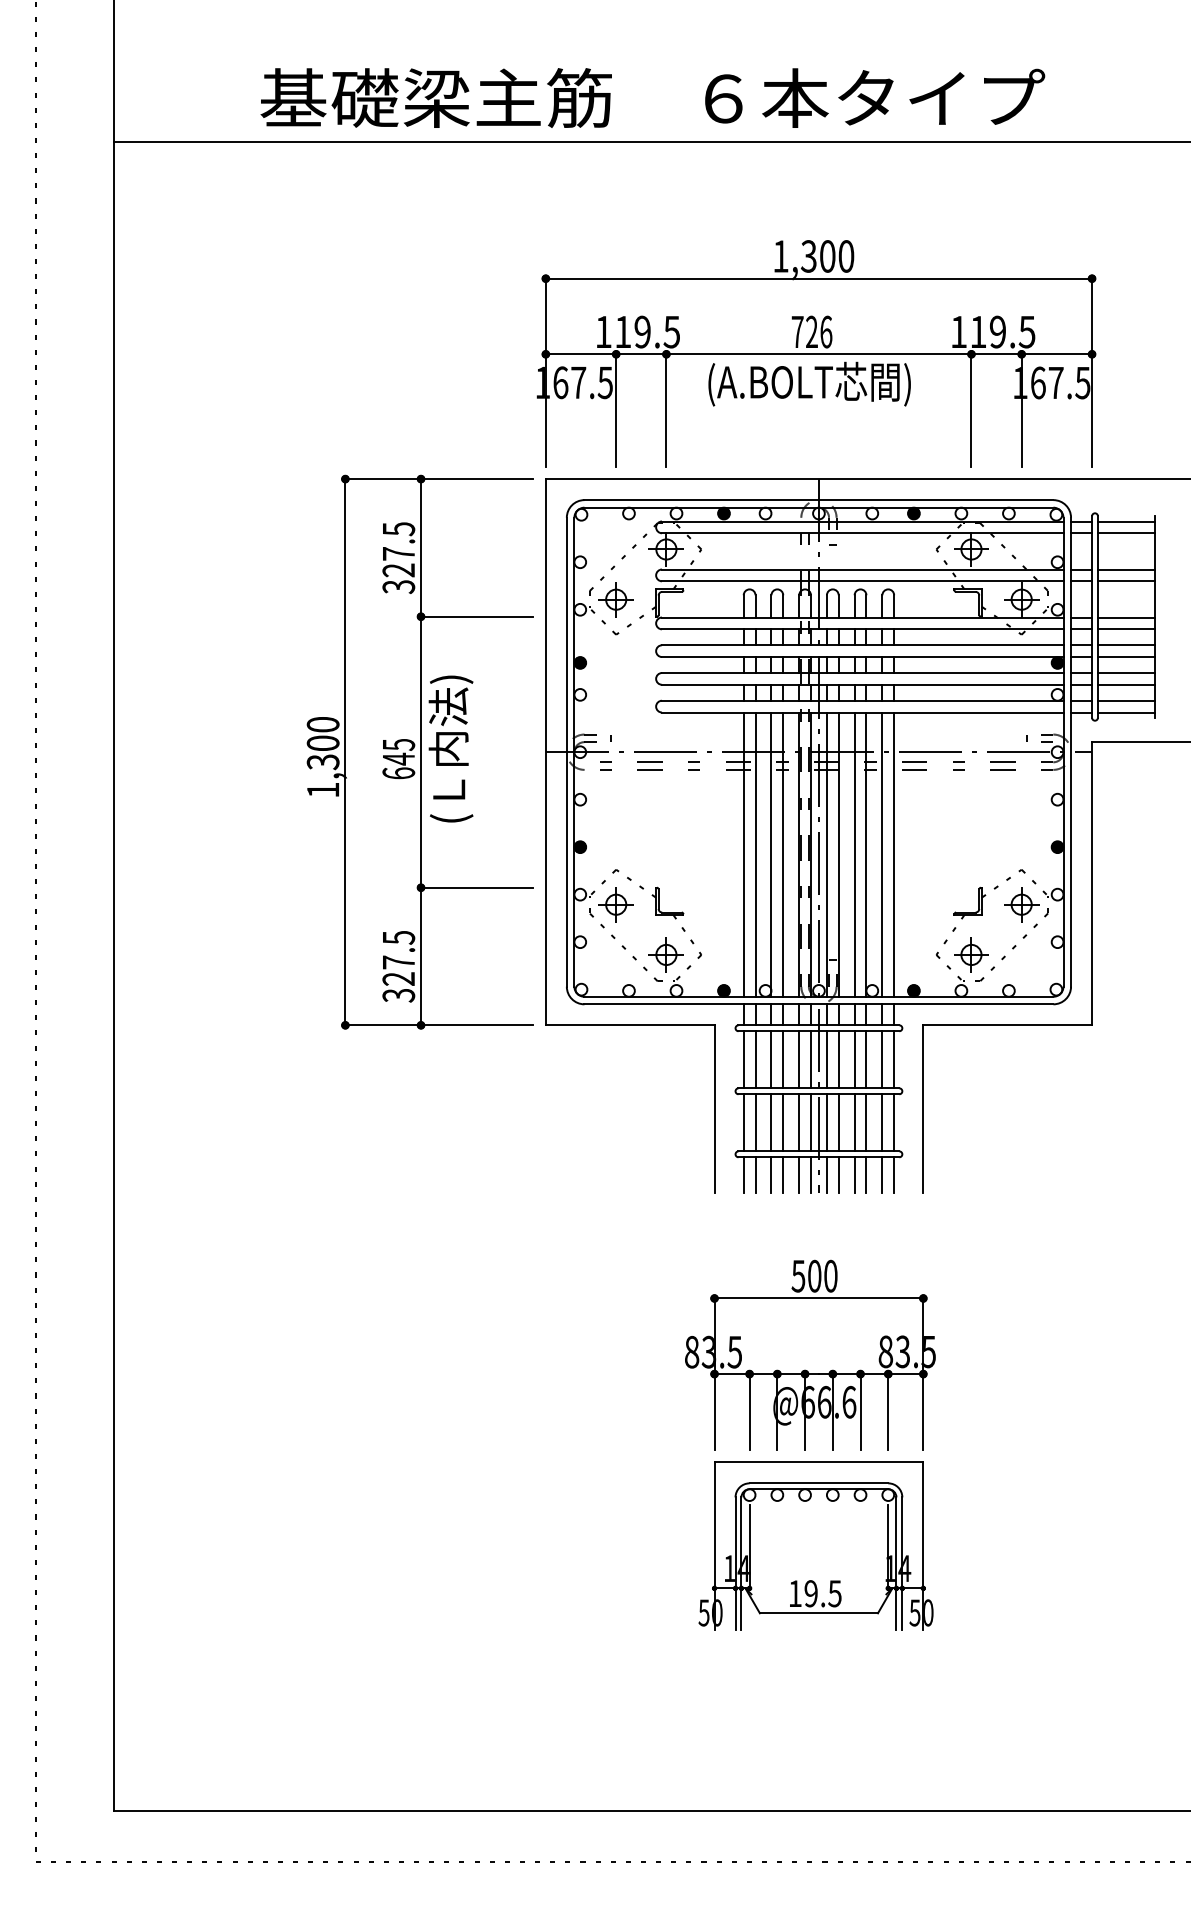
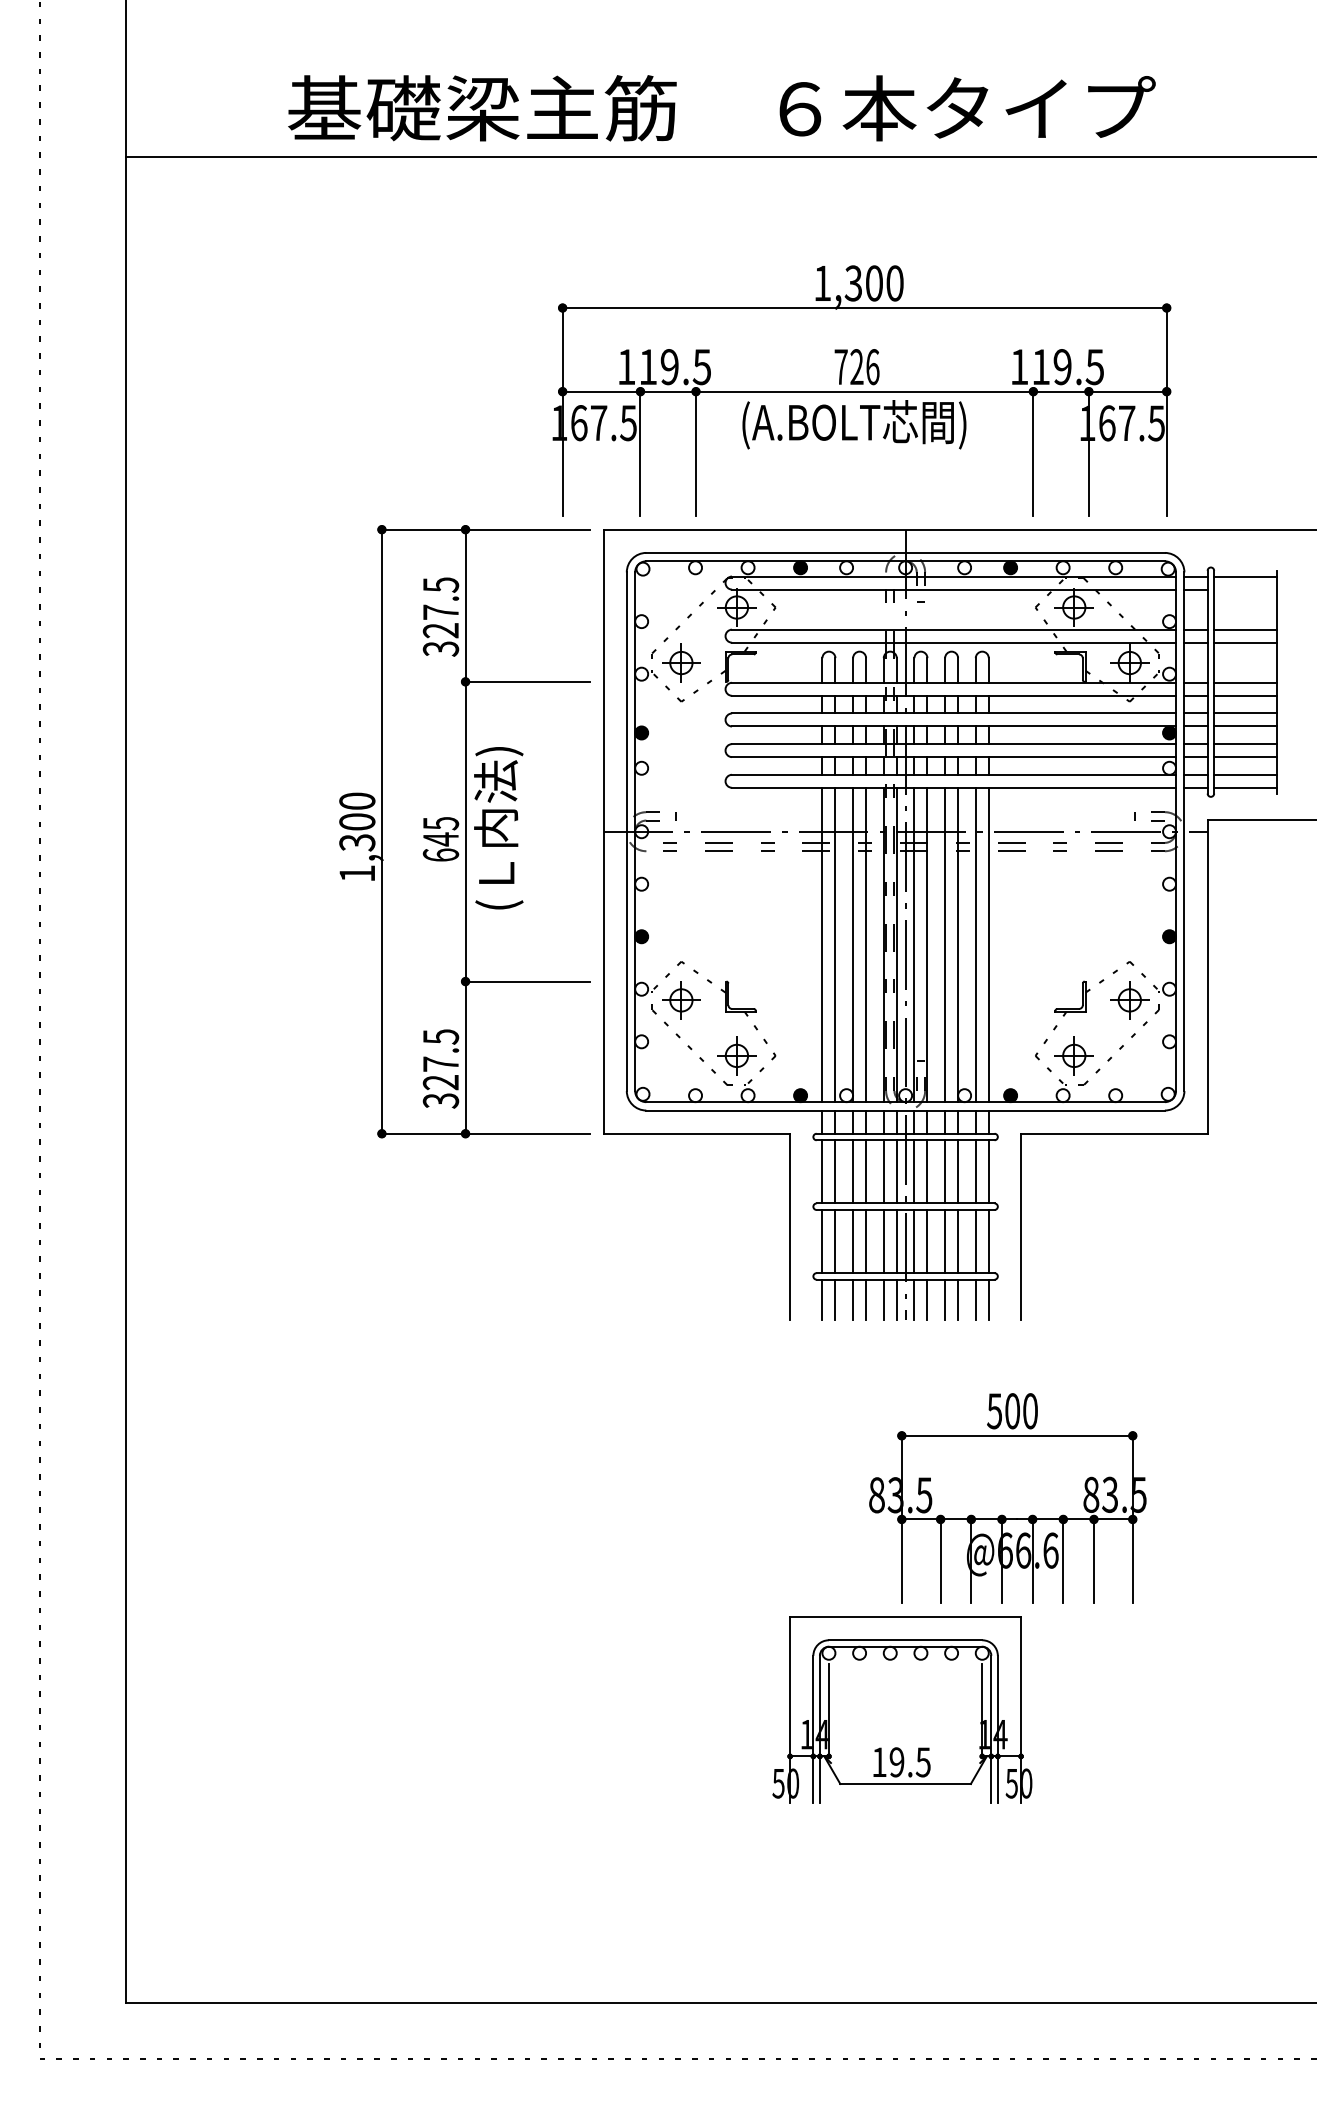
part: (816, 353) -> (861, 390), moved
line: (1126, 533) -> (1245, 589), removed
part: (810, 1354) -> (1007, 1497), moved

